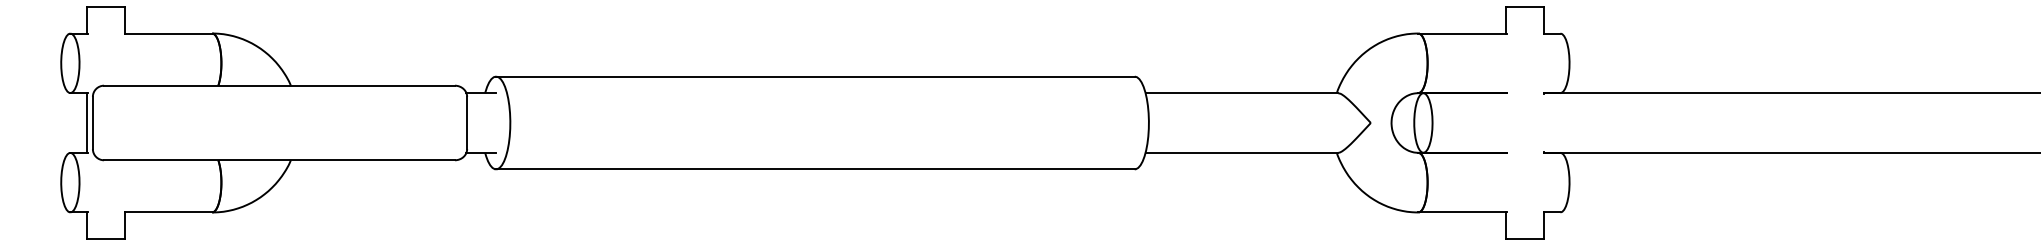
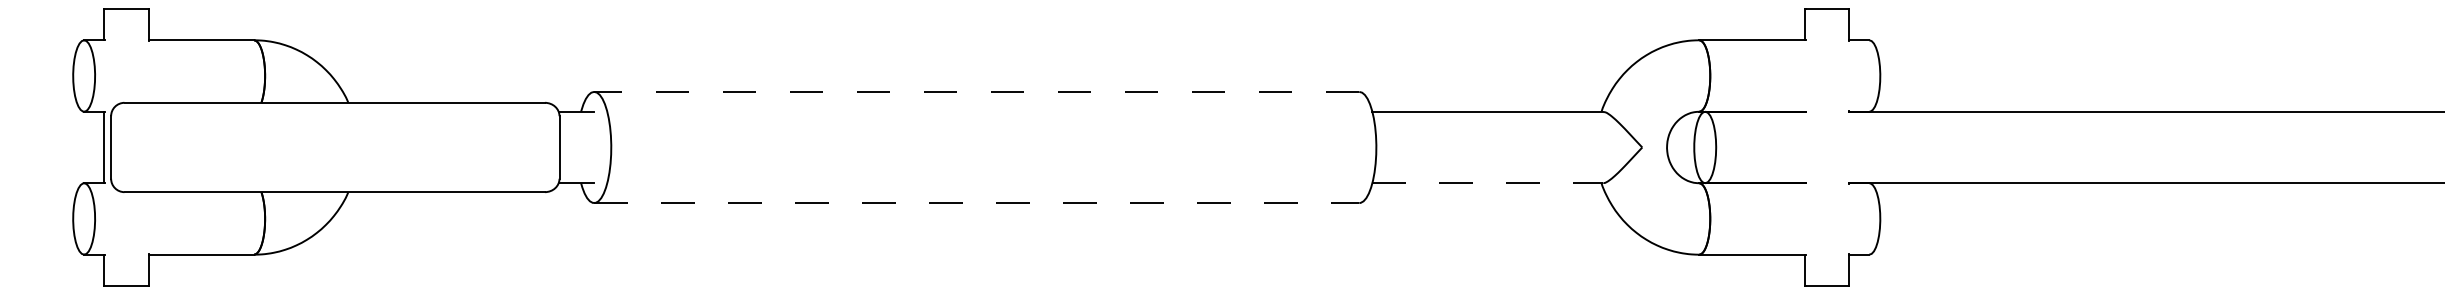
line: (814, 76) -> (975, 91), solid -> dashed
line: (1242, 152) -> (1488, 182), solid -> dashed
line: (815, 169) -> (976, 203), solid -> dashed

